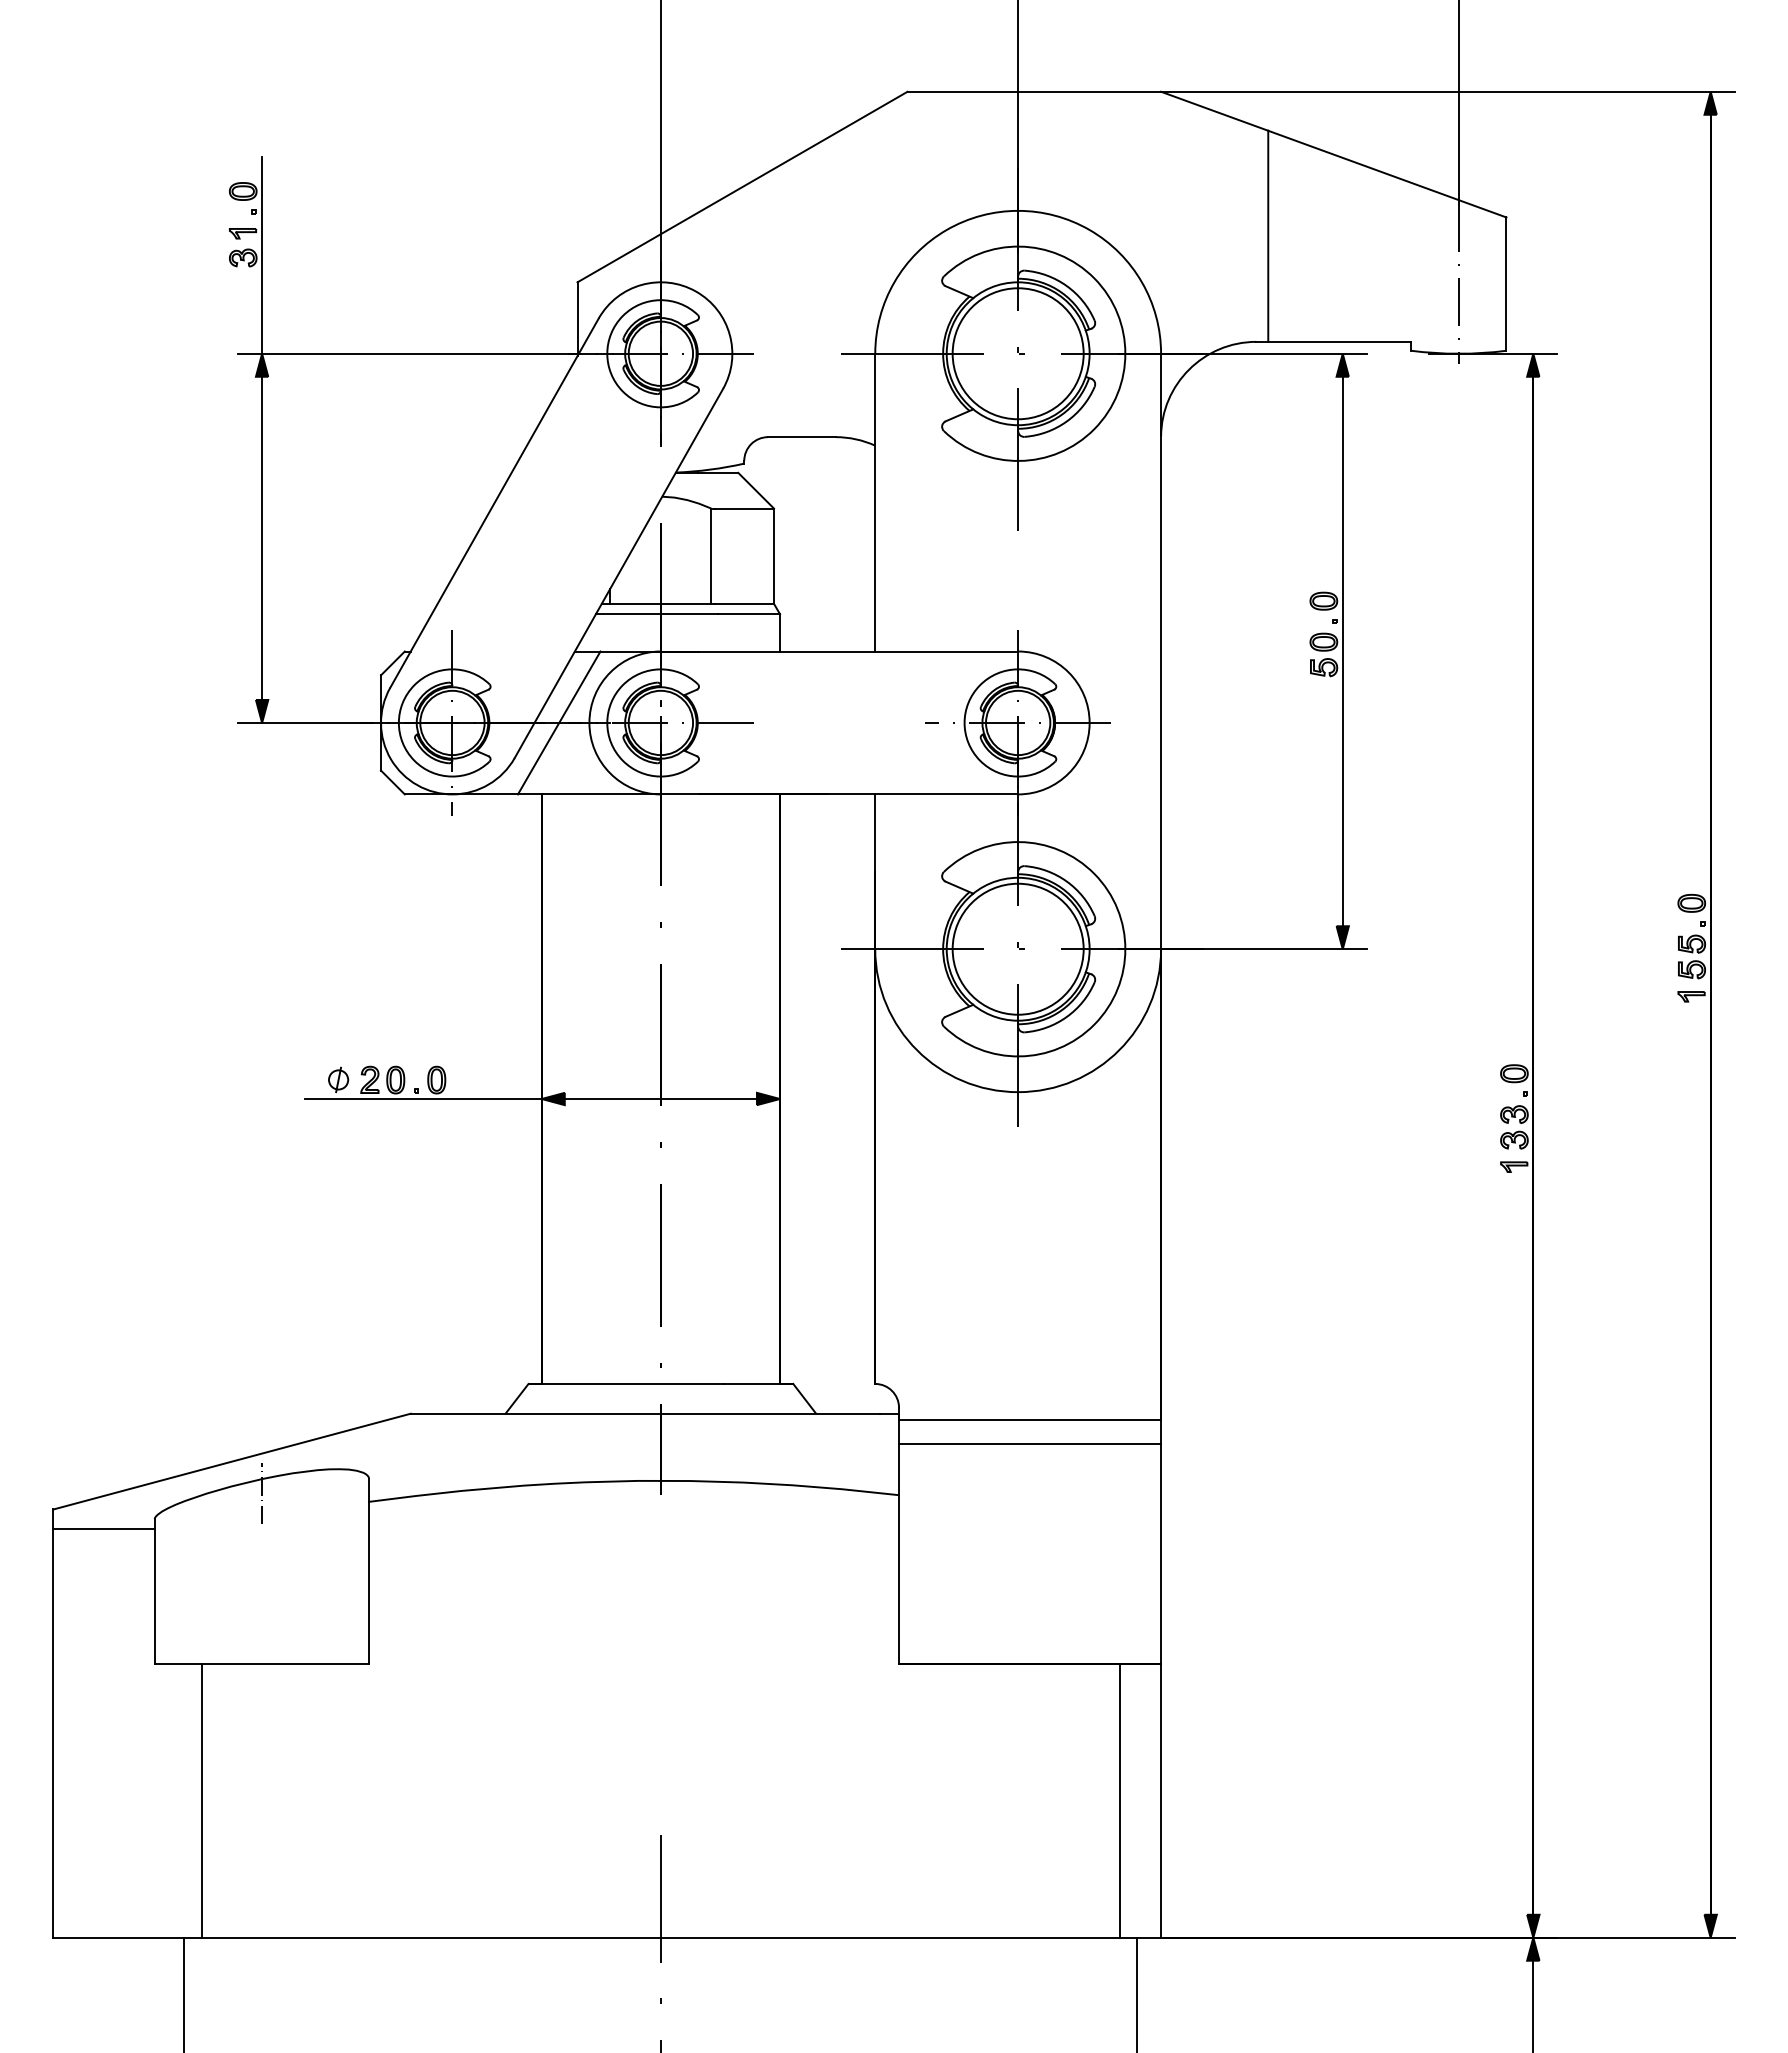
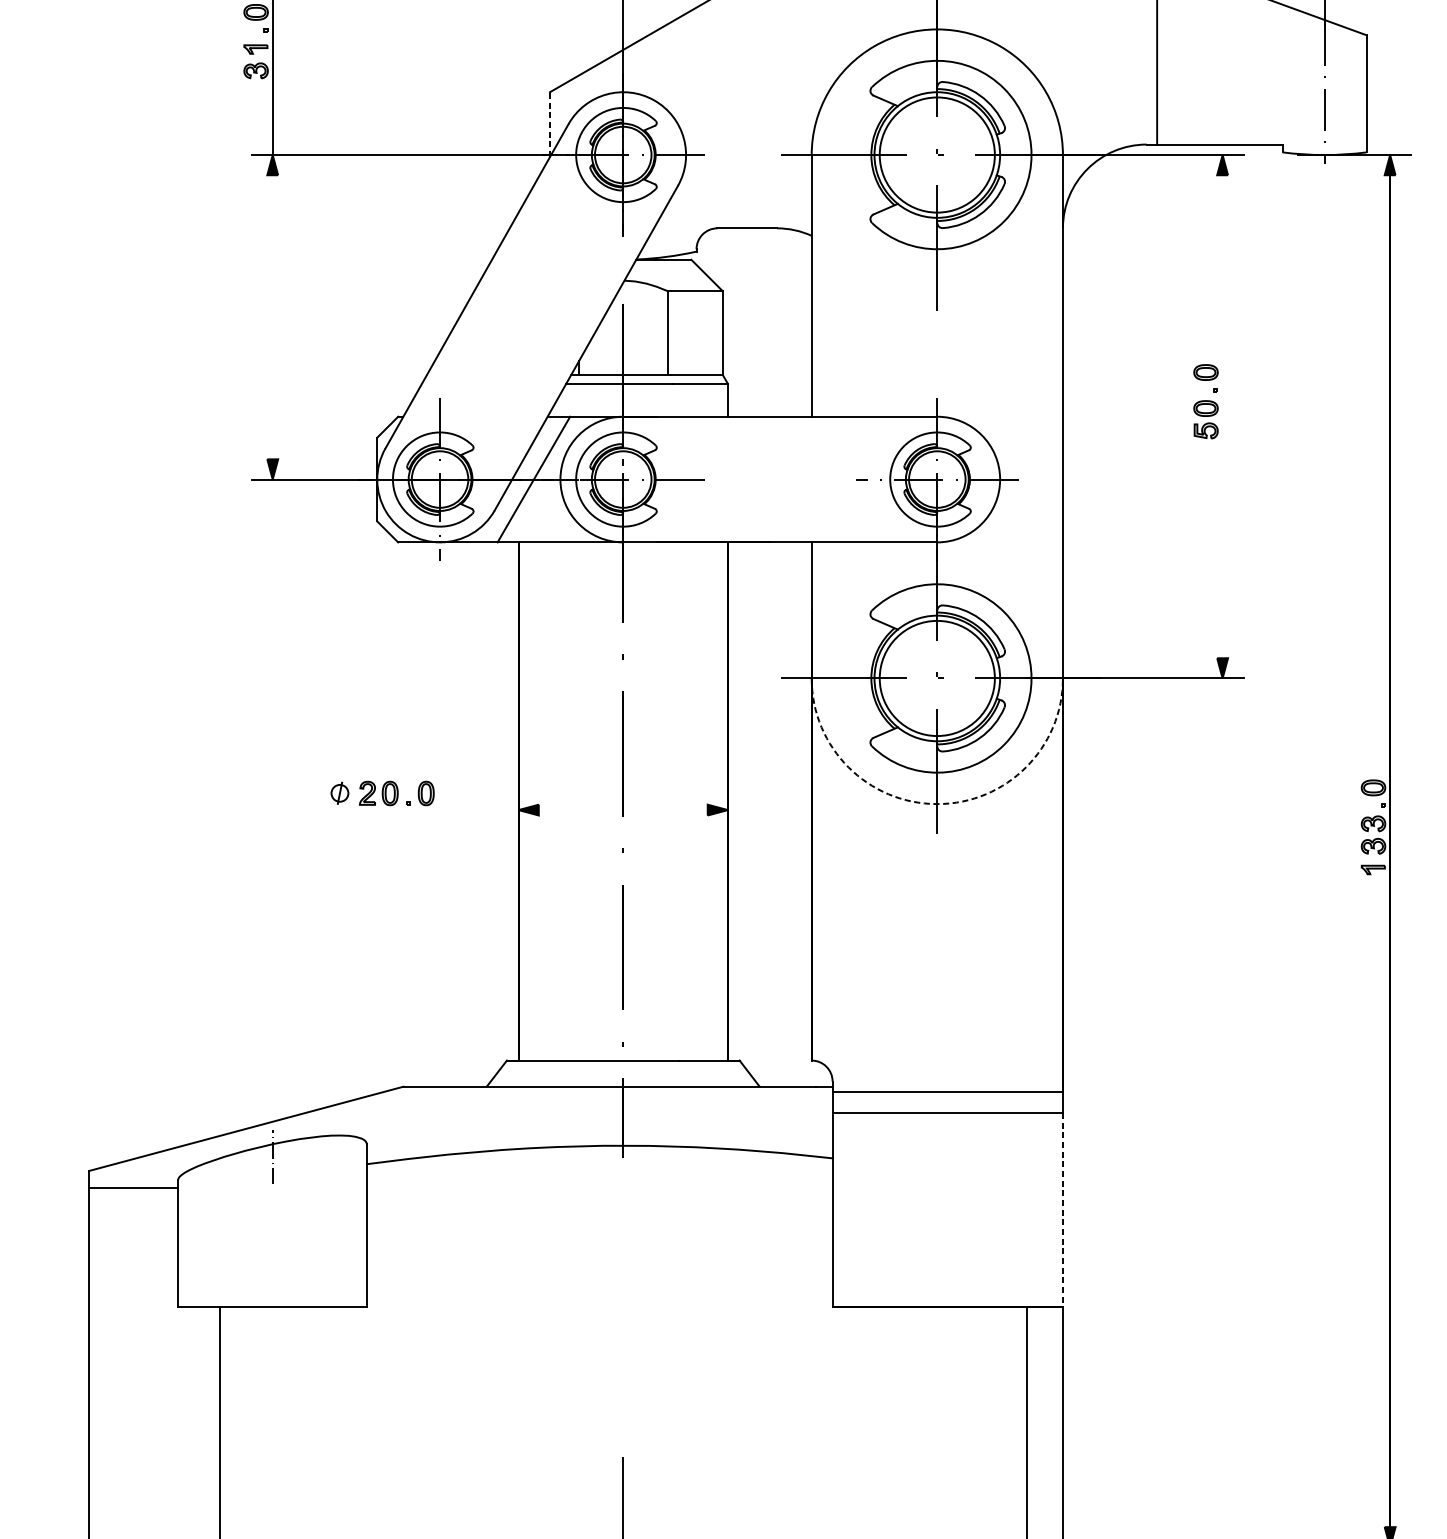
line: (577, 319) -> (549, 124), solid -> dashed
line: (262, 537) -> (273, 316), removed
line: (1342, 651) -> (1222, 416), removed
arc: (1018, 1092) -> (937, 804), solid -> dashed
line: (423, 1099) -> (414, 810), removed
line: (660, 1099) -> (622, 810), removed
line: (1161, 1554) -> (1063, 1210), solid -> dashed

